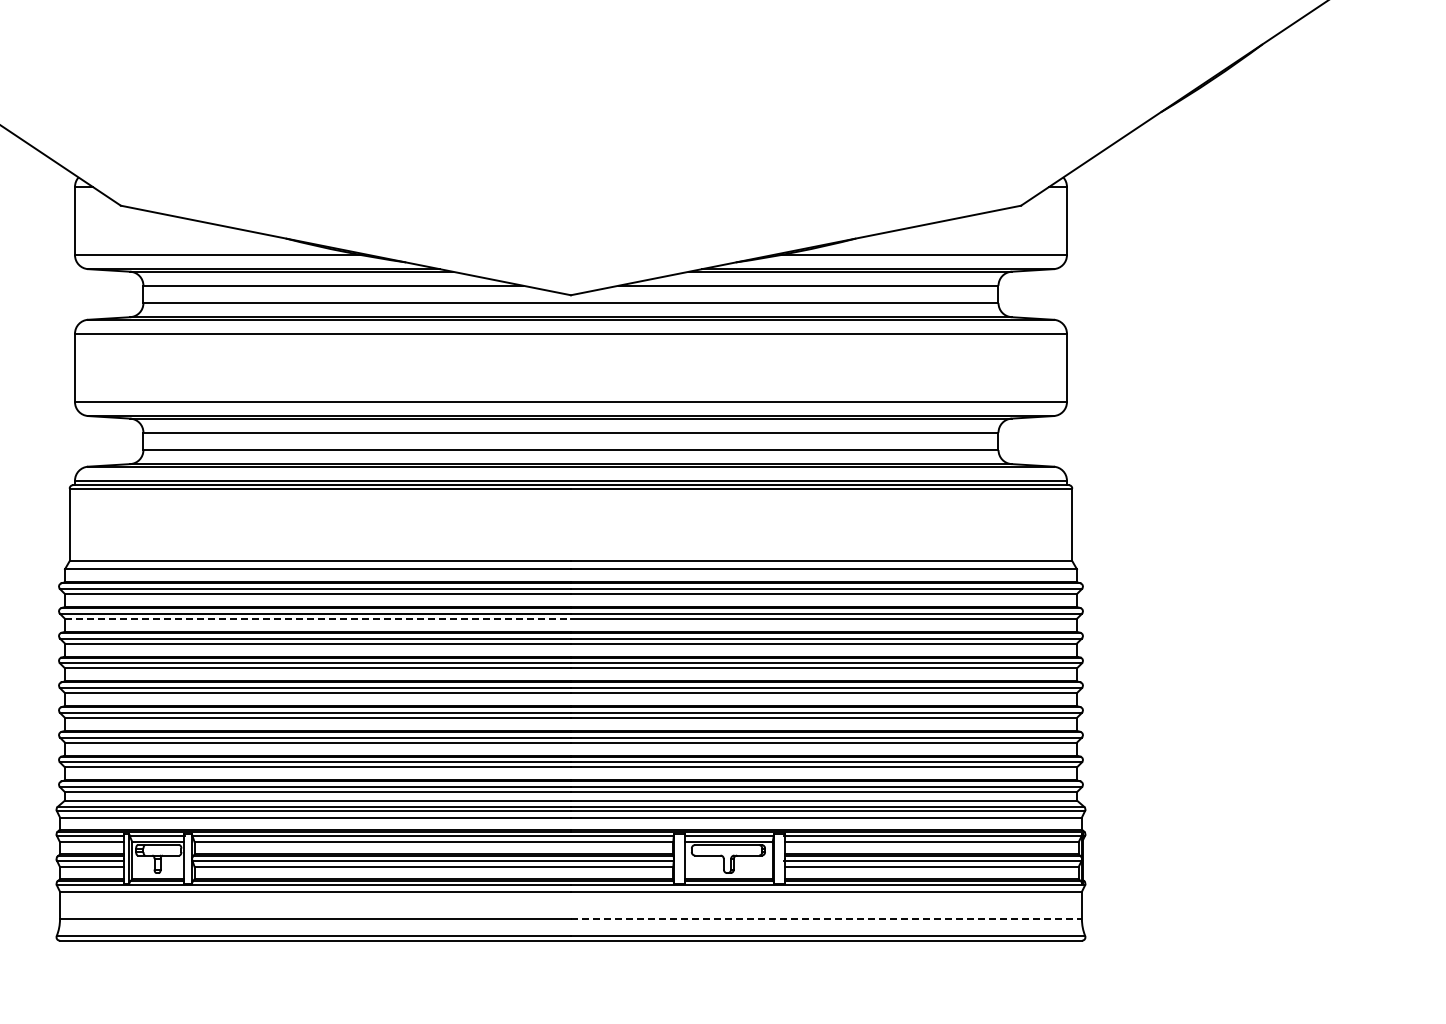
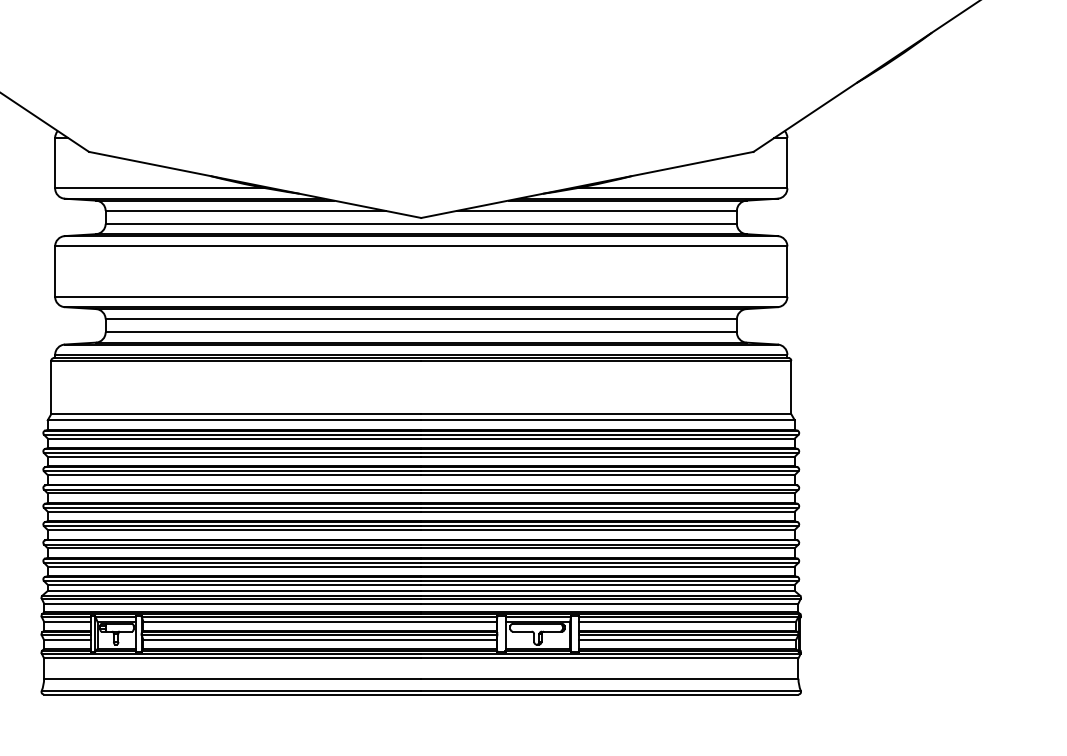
line: (317, 618) -> (234, 456), dashed -> solid
line: (826, 919) -> (609, 678), dashed -> solid

